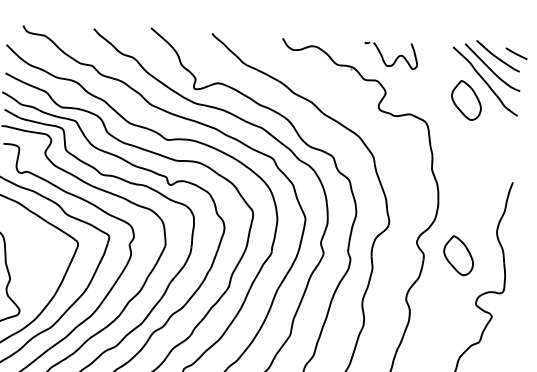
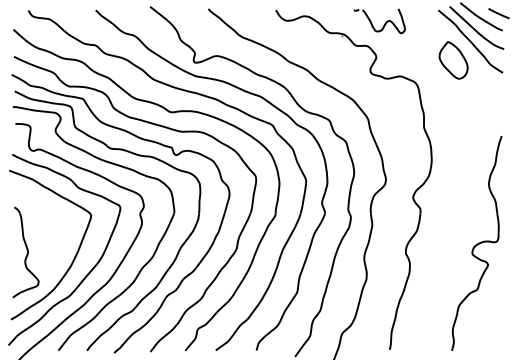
part: (458, 255) -> (453, 208), removed

